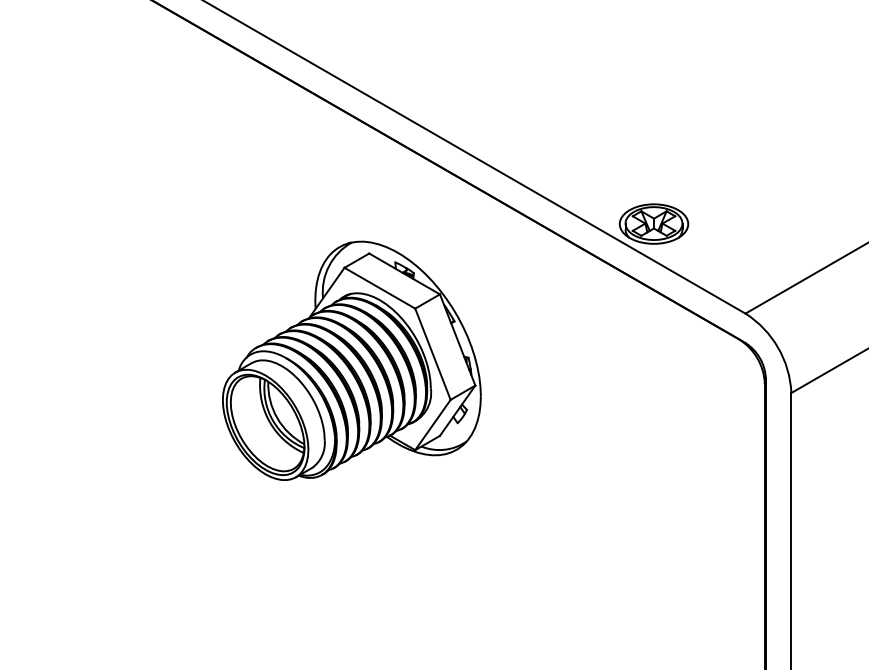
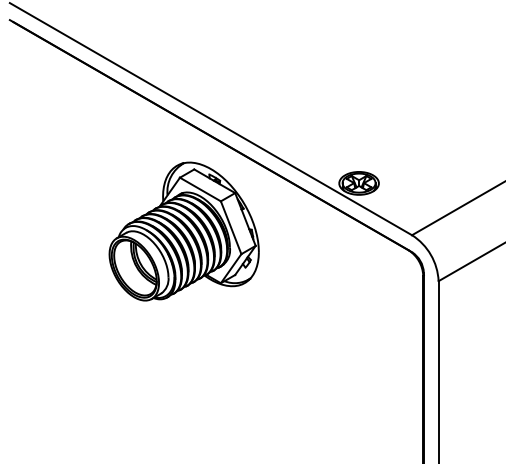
part: (350, 360) -> (183, 231), moved

